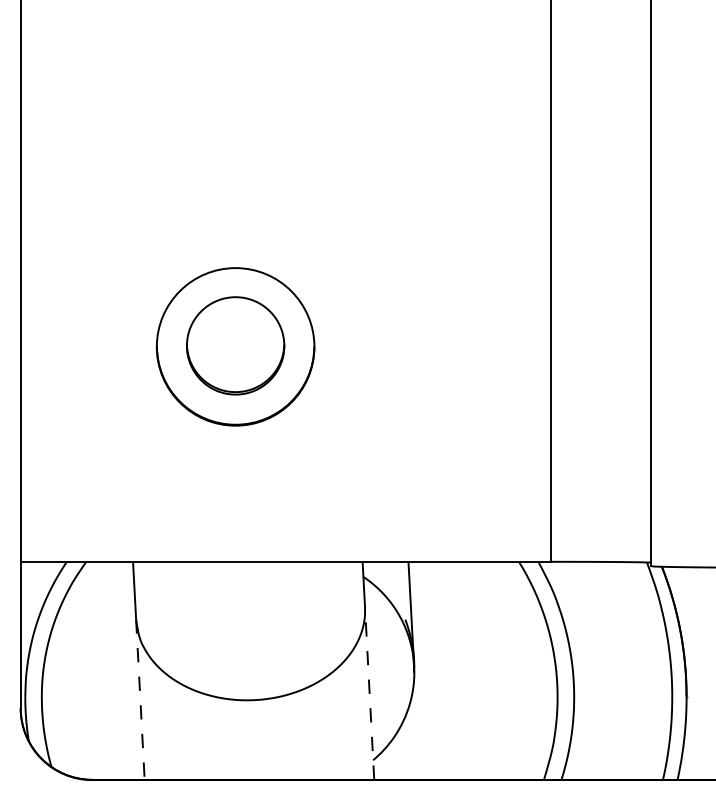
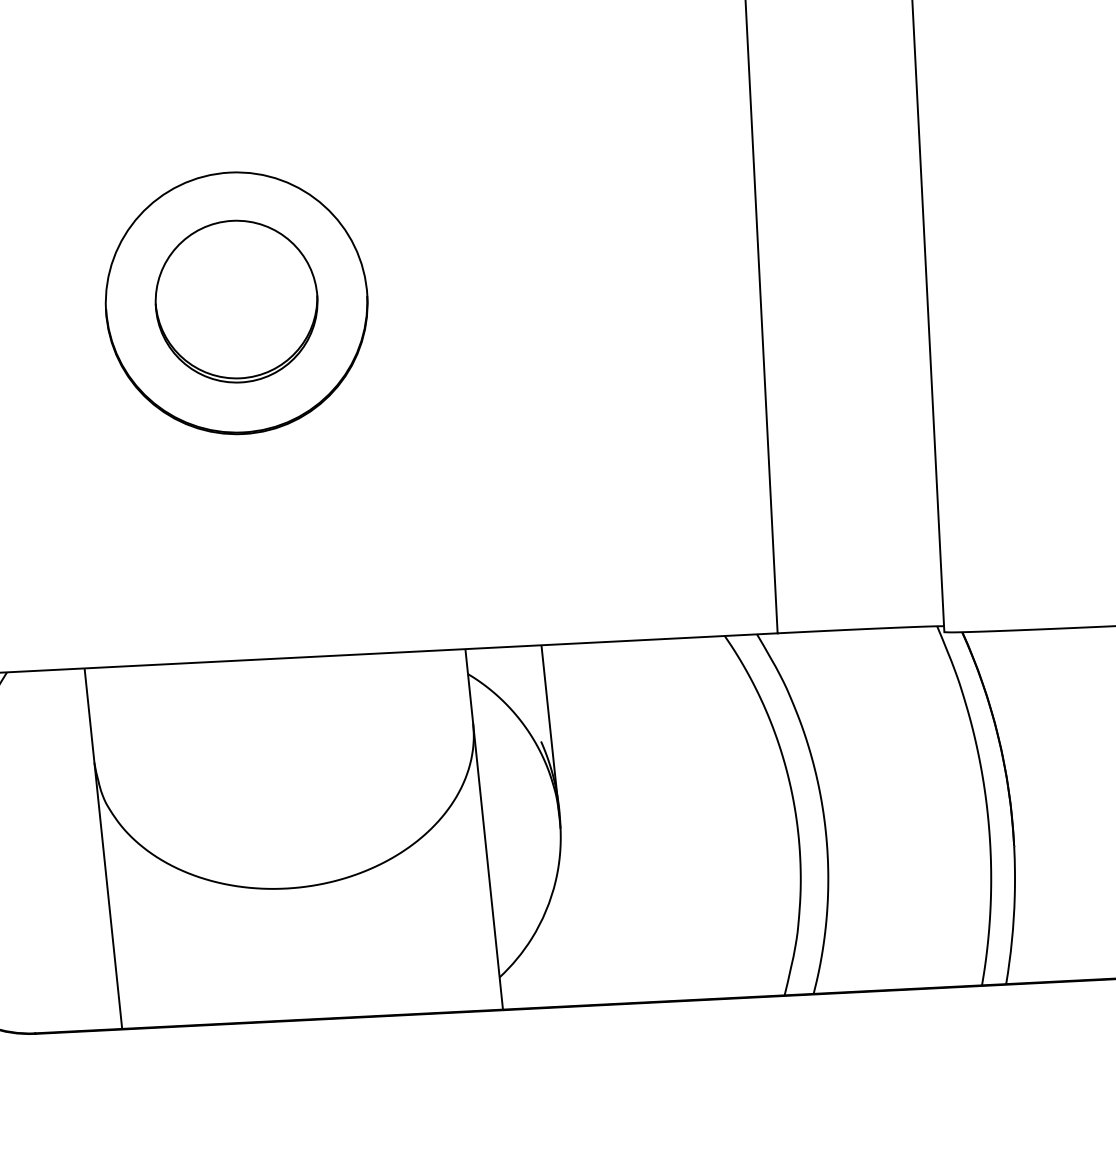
line: (369, 692) -> (487, 865), dashed -> solid
line: (140, 700) -> (108, 897), dashed -> solid

